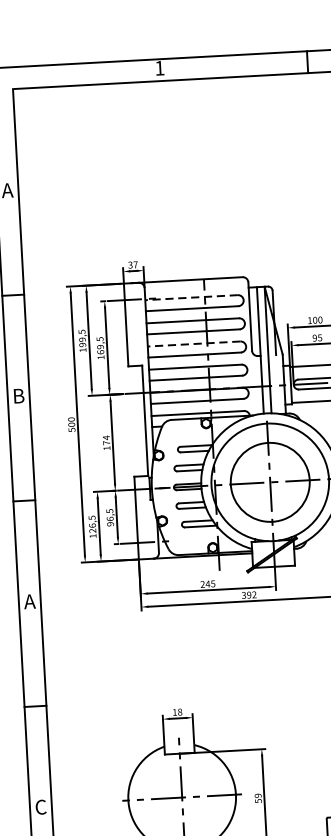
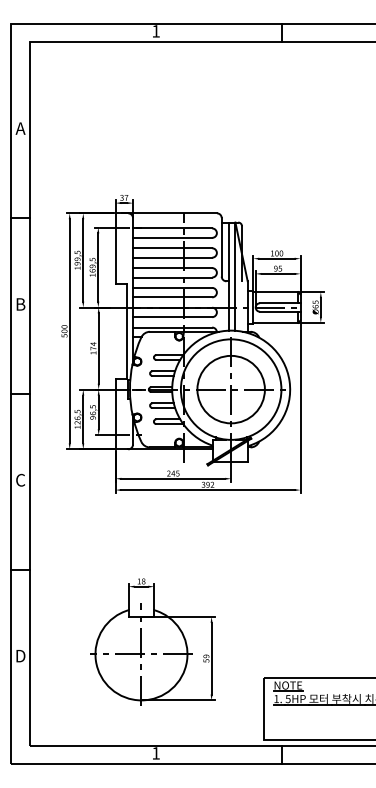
line: (191, 297) -> (172, 228), dashed -> solid
line: (193, 344) -> (172, 268), dashed -> solid
text: (29, 600) -> (20, 479), A -> C
text: (40, 806) -> (20, 655), C -> D

